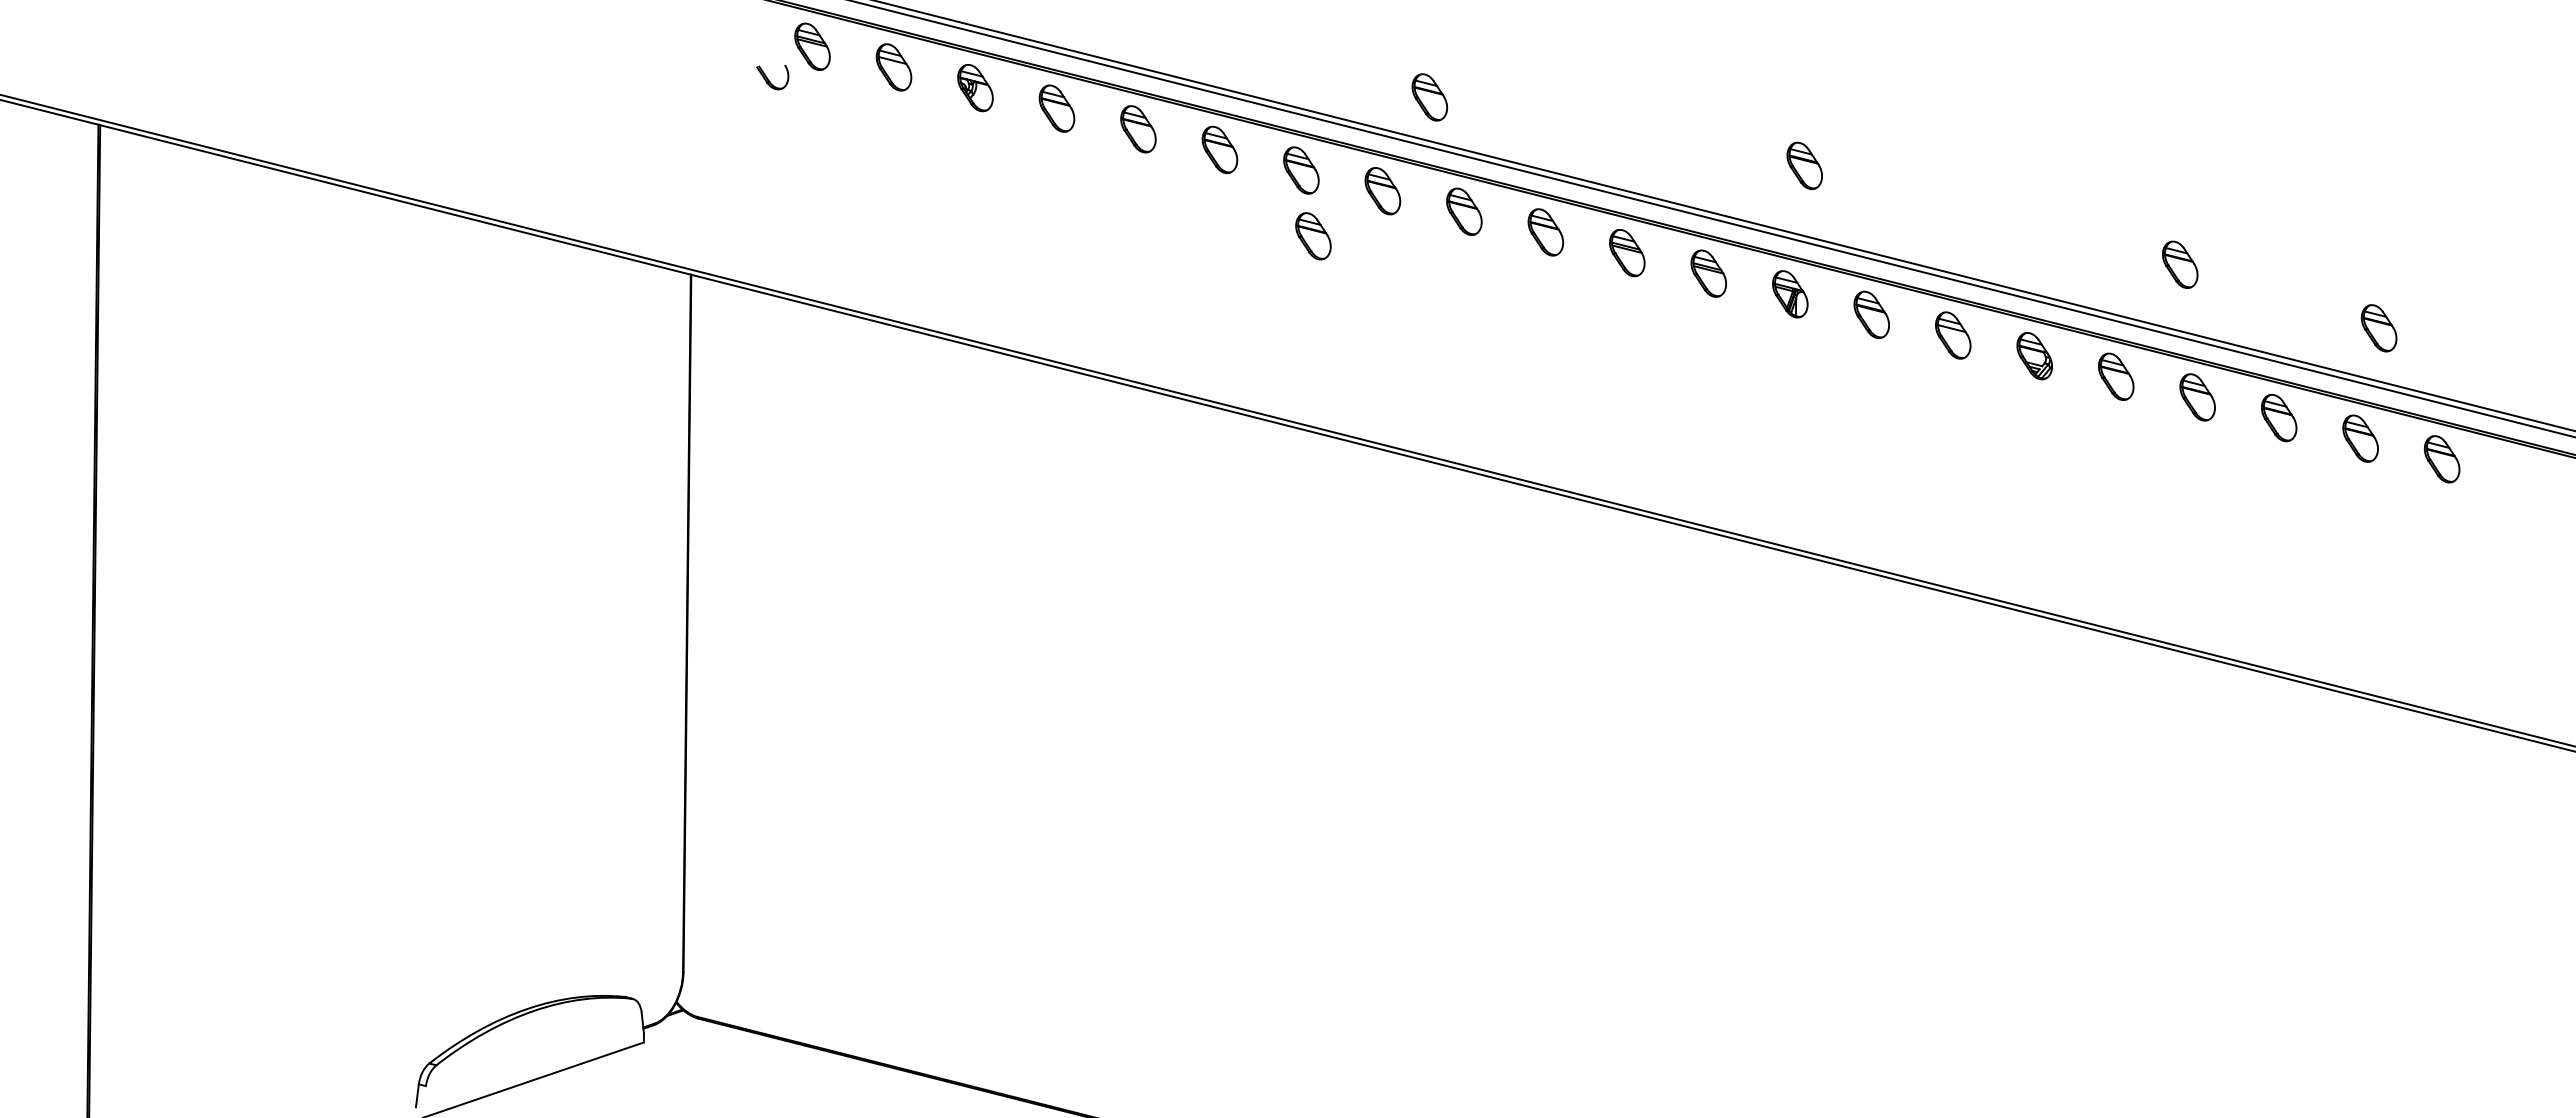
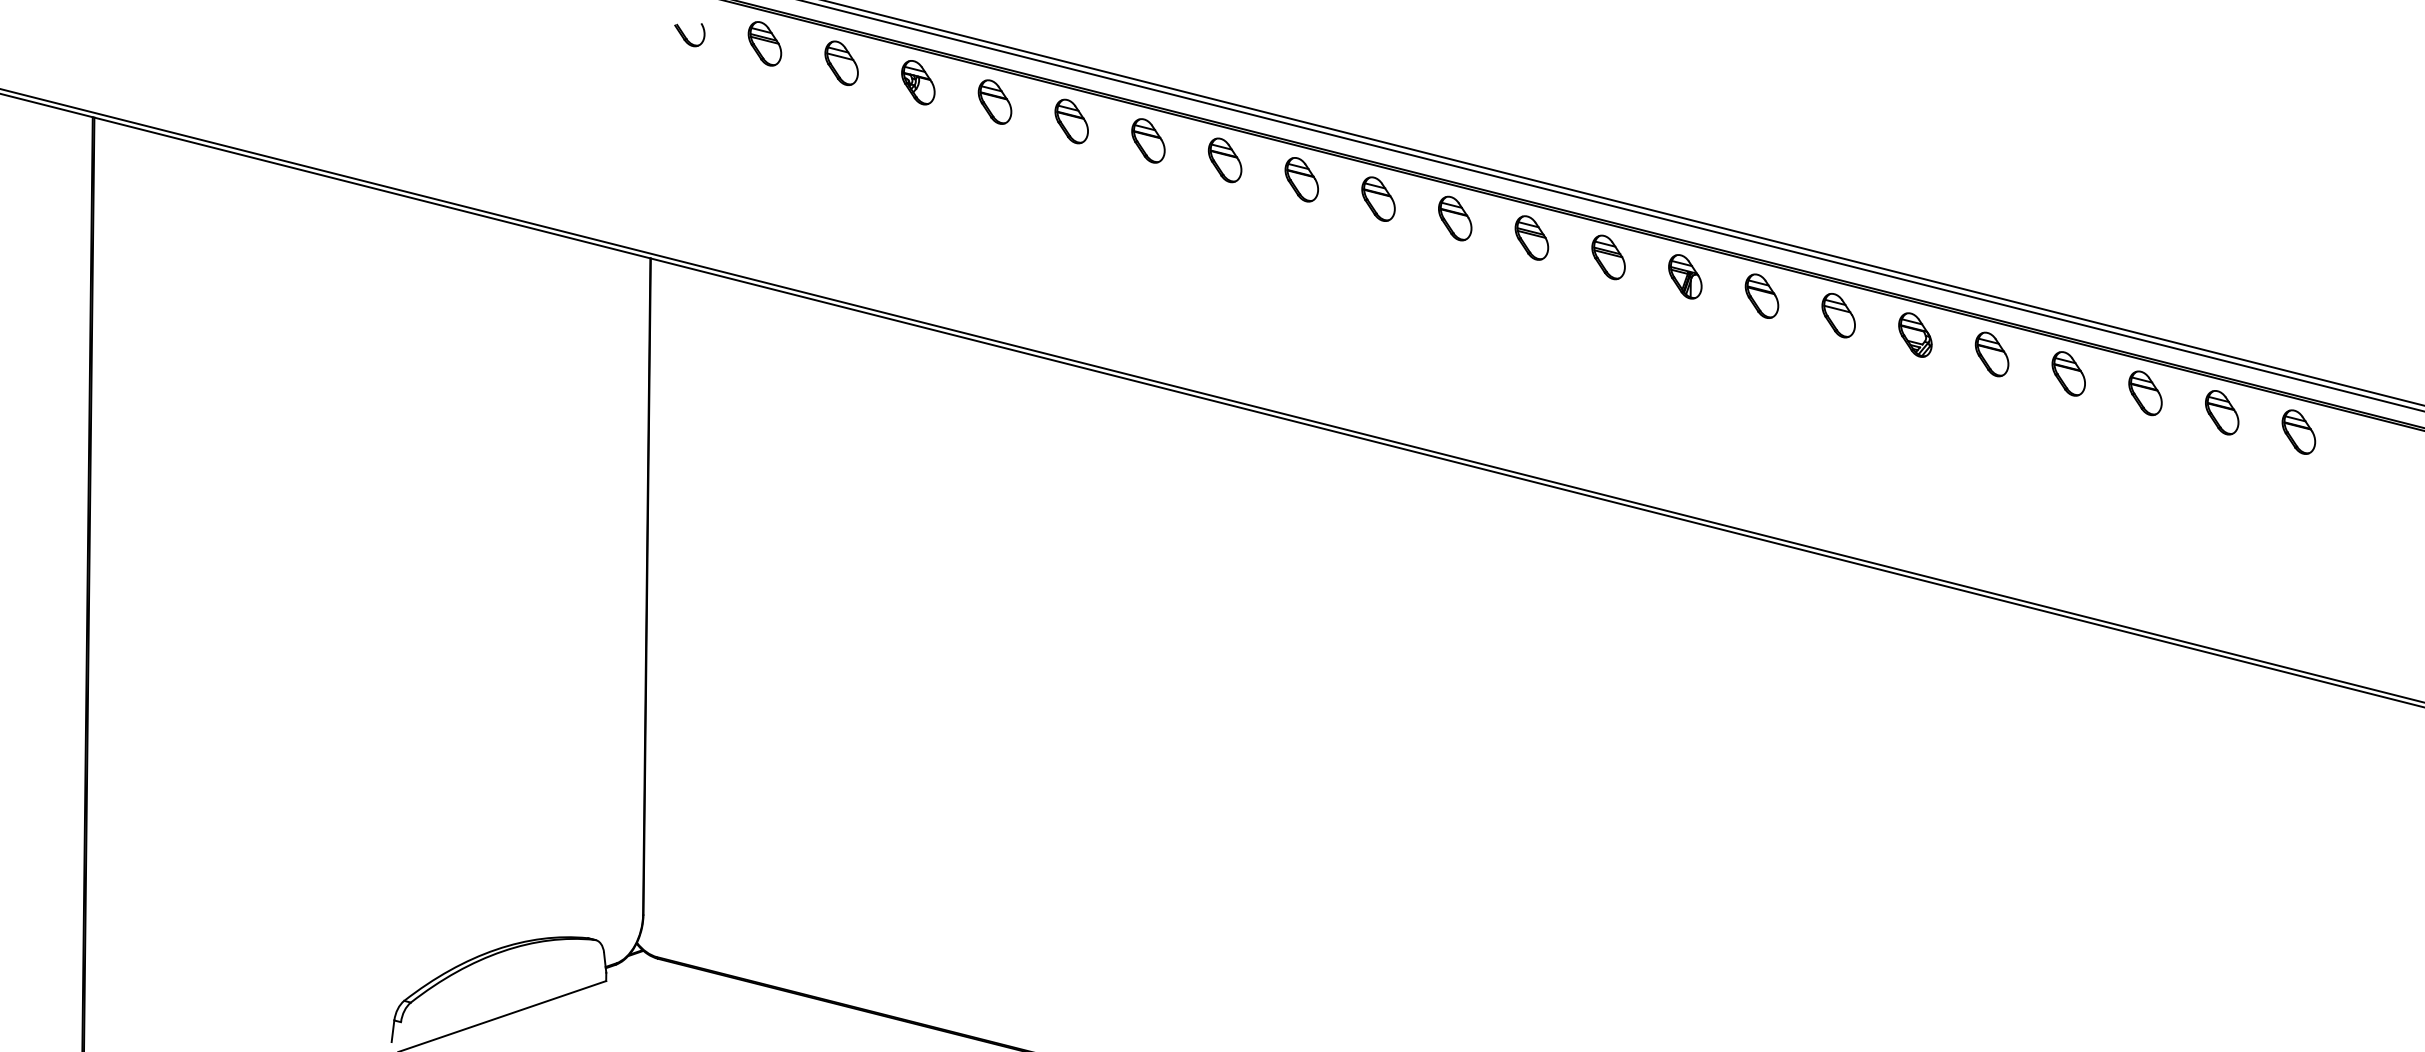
part: (772, 77) -> (689, 35), moved
part: (1429, 97) -> (1345, 91), removed
part: (1804, 165) -> (1698, 155), removed
part: (1313, 236) -> (1236, 222), removed
part: (2180, 264) -> (2052, 248), removed
part: (2378, 328) -> (2238, 309), removed

